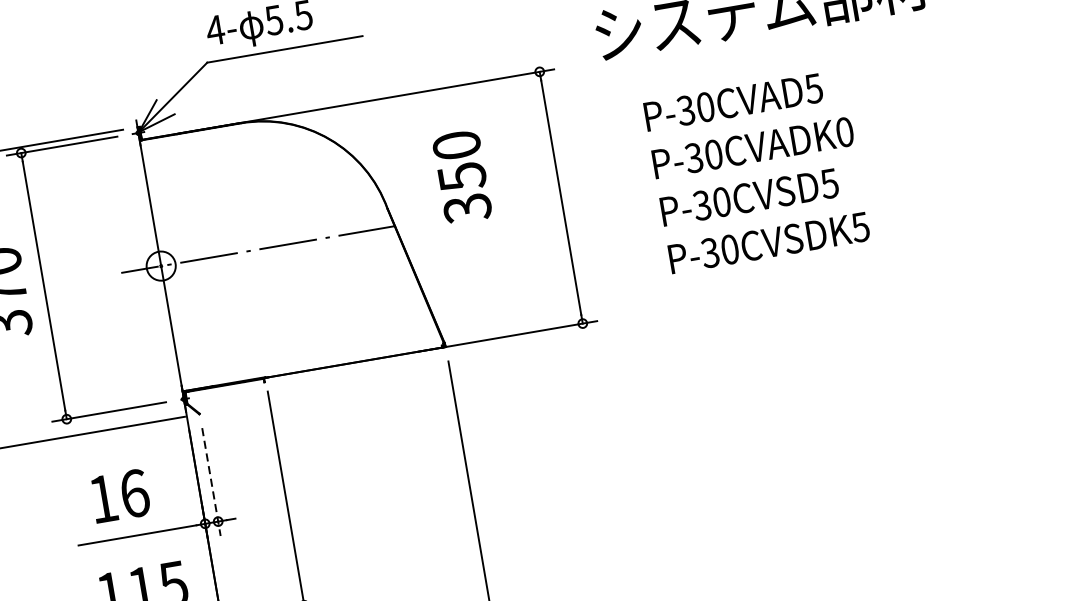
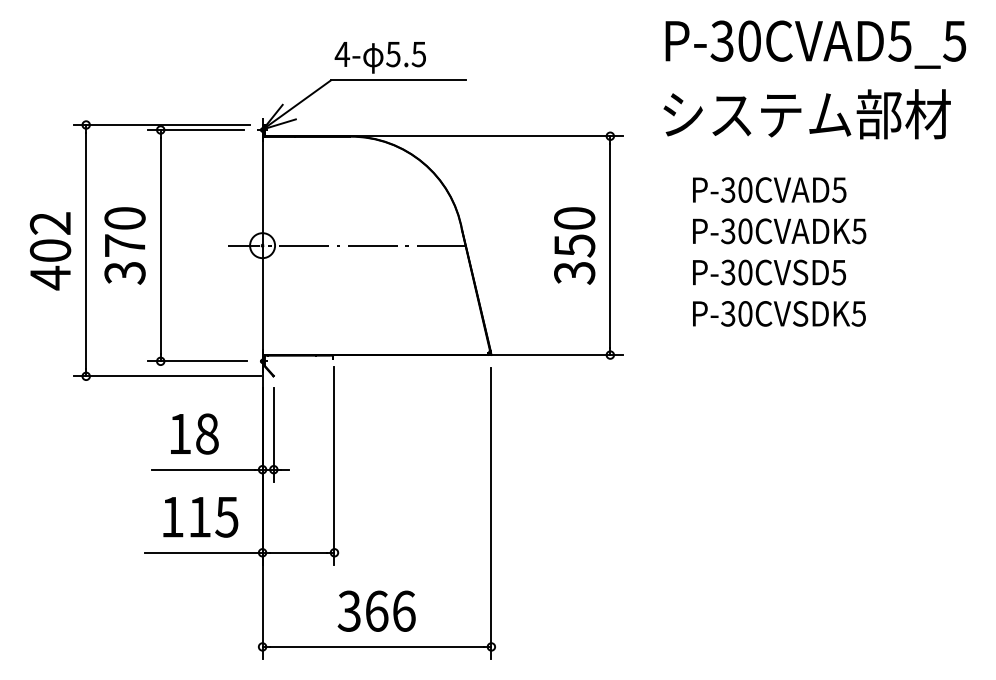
text: (845, 132) -> (859, 231), P-30CVADK0 -> P-30CVADK5
text: (461, 176) -> (574, 245), moved
line: (211, 482) -> (273, 435), dashed -> solid
text: (134, 493) -> (207, 433), 16 -> 18

